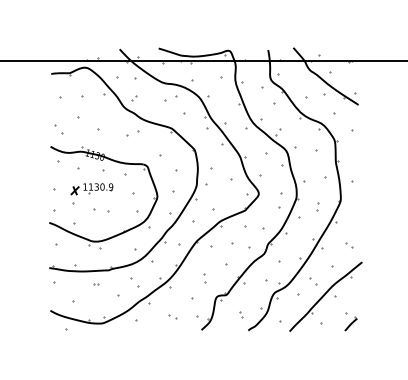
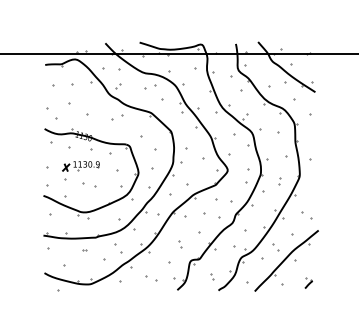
part: (59, 129) -> (52, 113), size x1.6
part: (349, 245) -> (307, 215), size x1.6
part: (172, 316) -> (151, 278), size x1.6
part: (350, 321) -> (308, 282), size x0.7

